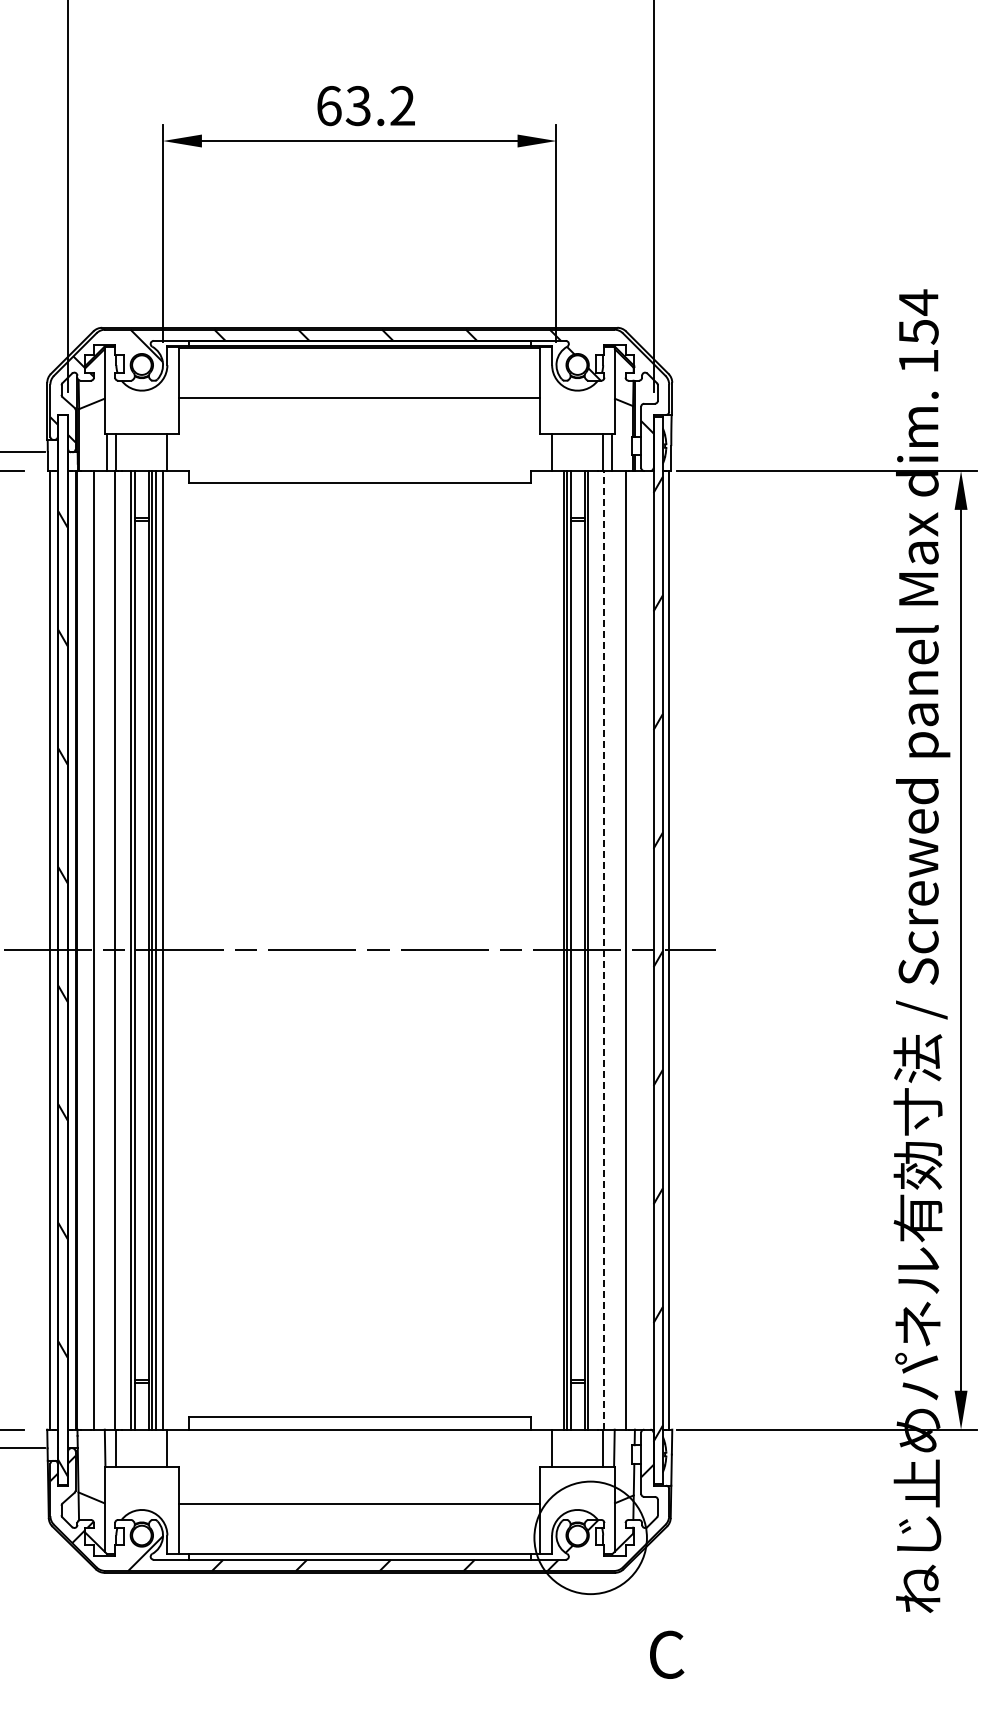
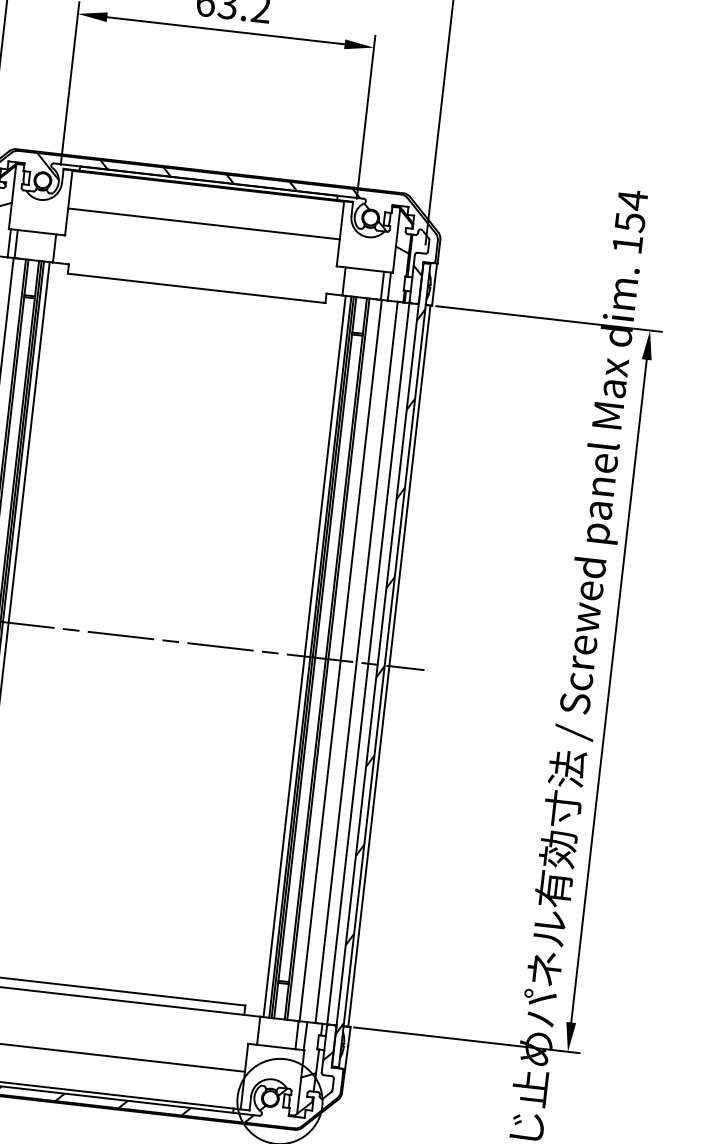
line: (556, 949) -> (304, 655), added
line: (604, 949) -> (340, 659), dashed -> solid
line: (641, 949) -> (368, 663), added

